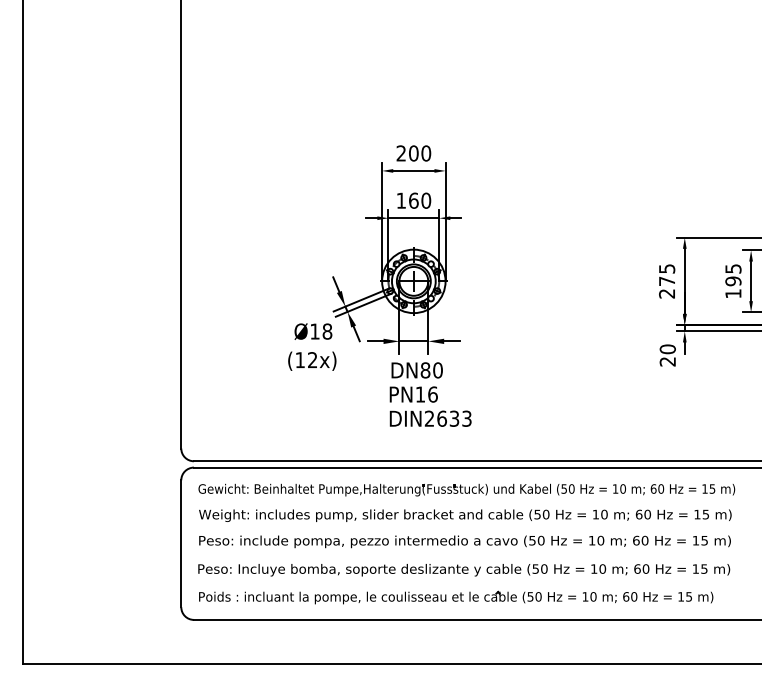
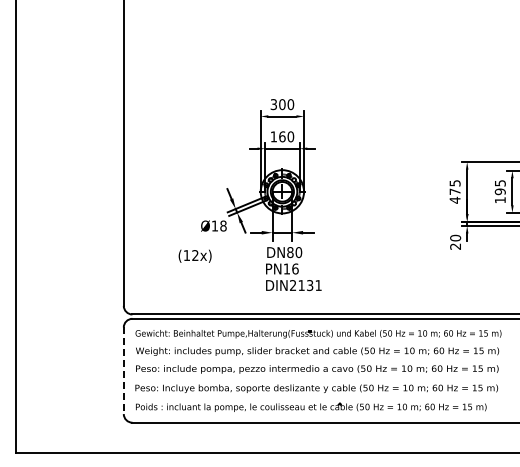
text: (400, 153) -> (273, 104), 200 -> 300
text: (666, 292) -> (454, 199), 275 -> 475
text: (311, 360) -> (194, 255), moved
text: (453, 418) -> (309, 285), DIN2633 -> DIN2131
line: (180, 544) -> (123, 371), solid -> dashed

